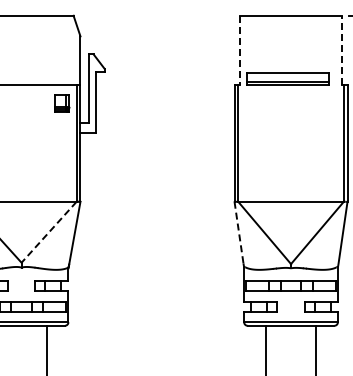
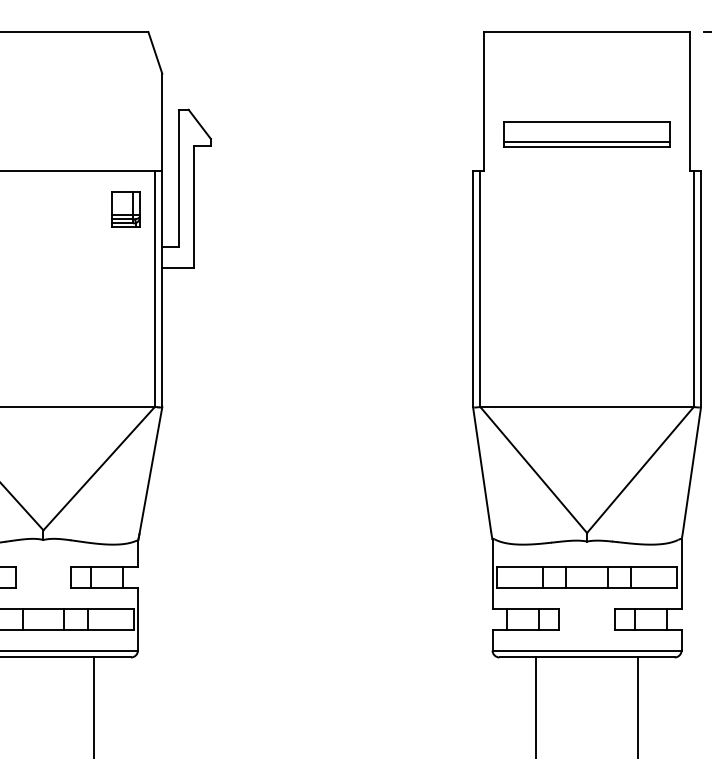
line: (342, 49) -> (690, 100), dashed -> solid
line: (240, 50) -> (485, 102), dashed -> solid
part: (287, 78) -> (585, 134), moved
line: (48, 232) -> (97, 469), dashed -> solid
line: (239, 233) -> (483, 471), dashed -> solid

